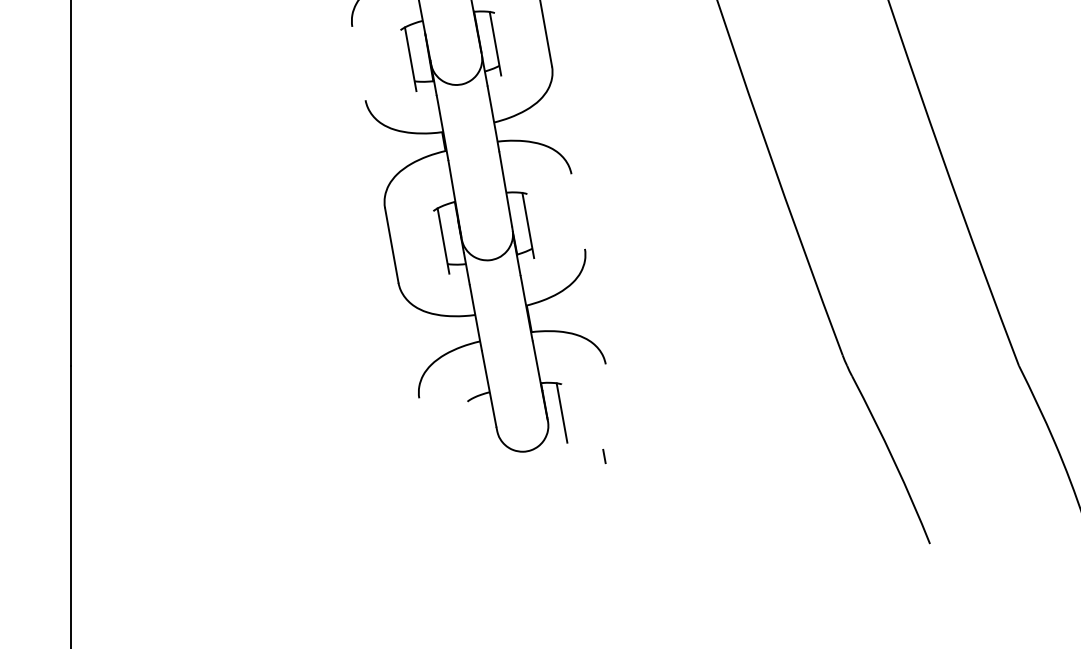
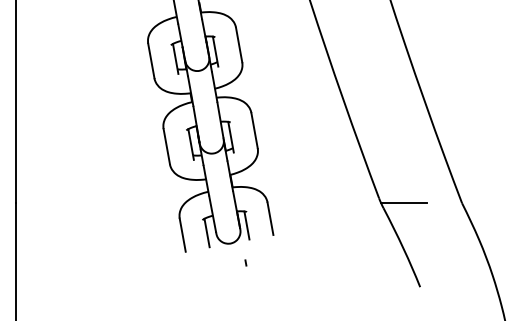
line: (359, 62) -> (151, 60), added
line: (578, 211) -> (254, 130), added
line: (896, 366) -> (404, 203), added
line: (612, 398) -> (270, 218), added
line: (476, 427) -> (206, 232), added
line: (425, 432) -> (182, 234), added
curve: (603, 455) -> (245, 262), moved

